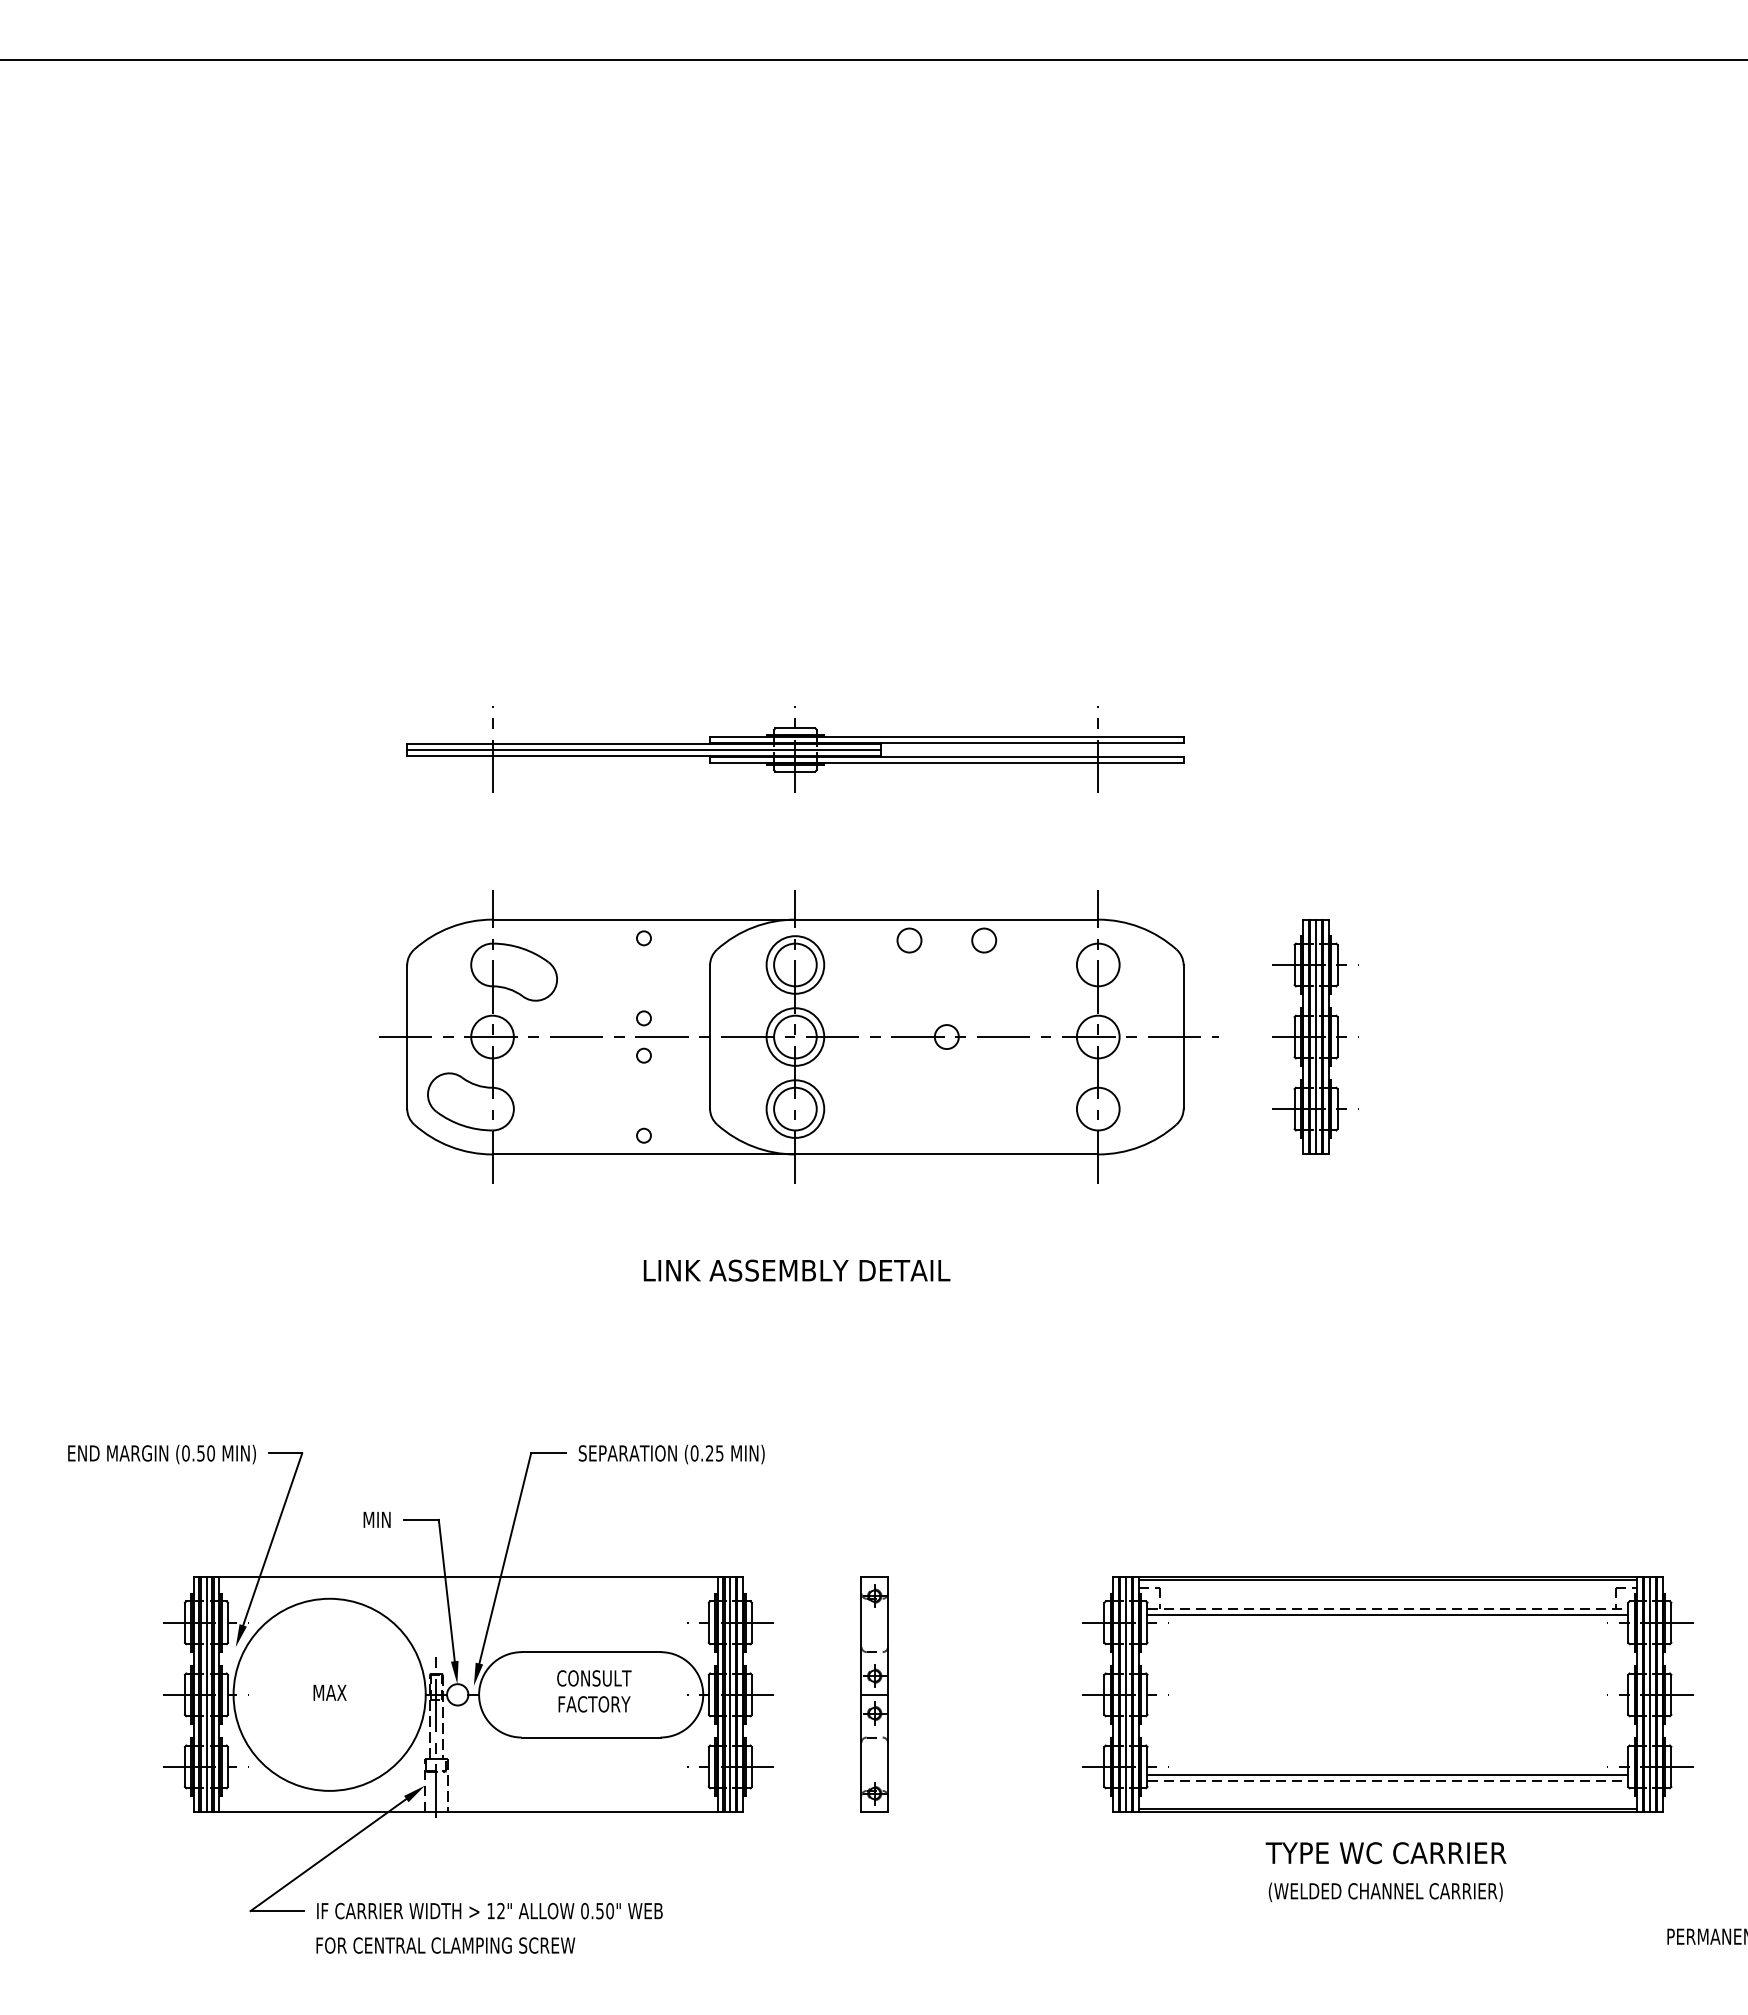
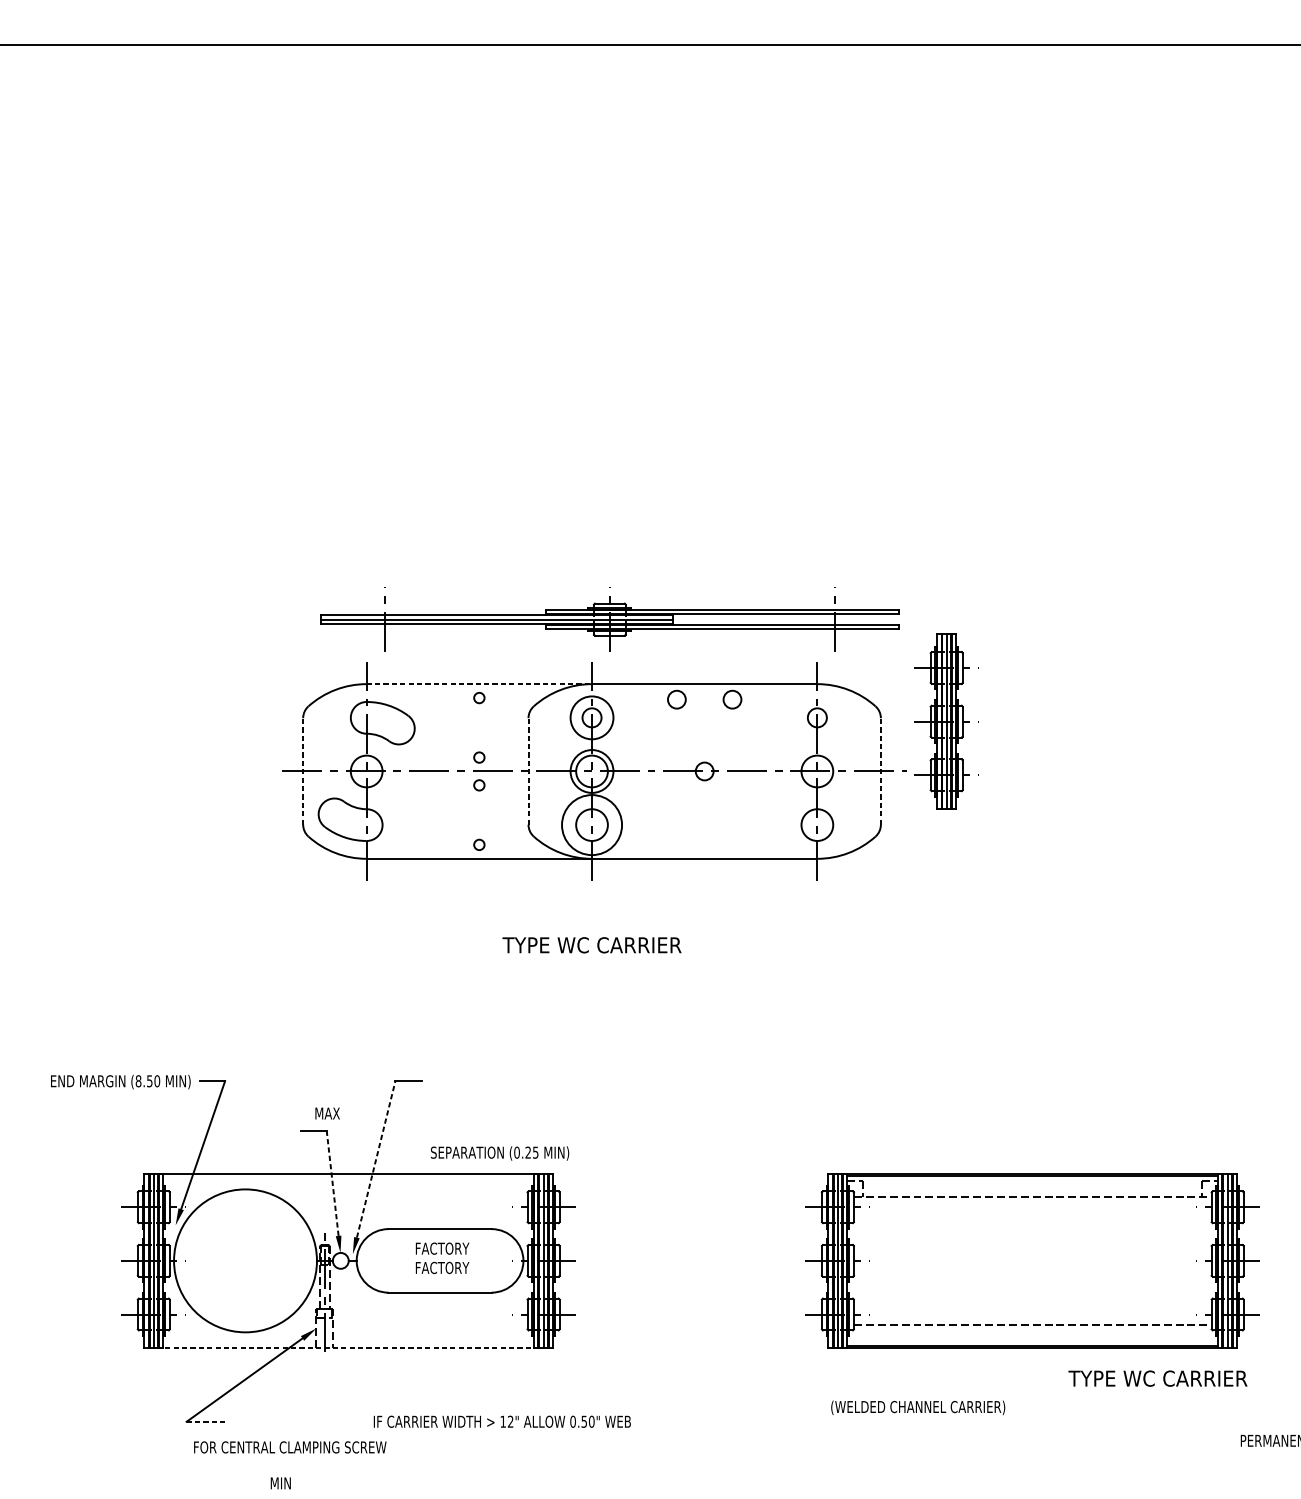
part: (795, 749) -> (609, 619), moved
line: (644, 919) -> (479, 684), solid -> dashed
circle: (795, 964) -> (592, 717), size x0.6
circle: (1097, 964) -> (816, 717), size x0.6
part: (1315, 1036) -> (946, 721), moved
line: (407, 1037) -> (303, 771), solid -> dashed
line: (710, 1037) -> (528, 771), solid -> dashed
line: (1183, 1037) -> (880, 771), solid -> dashed
circle: (795, 1108) -> (592, 824), size x1.4
text: (796, 1270) -> (592, 945), LINK ASSEMBLY DETAIL -> TYPE WC CARRIER
text: (185, 1453) -> (138, 1081), (0.50 -> (8.50
text: (671, 1454) -> (499, 1153), moved
text: (376, 1519) -> (280, 1483), moved
line: (505, 1558) -> (376, 1159), solid -> dashed
line: (446, 1590) -> (332, 1183), solid -> dashed
line: (1387, 1614) -> (1032, 1201), removed
text: (594, 1678) -> (442, 1248), CONSULT -> FACTORY
text: (329, 1692) -> (327, 1113), moved
part: (874, 1694) -> (650, 1260), removed
line: (1387, 1774) -> (1032, 1320), removed
line: (467, 1812) -> (348, 1348), solid -> dashed
text: (1385, 1853) -> (1157, 1378), moved
text: (1385, 1892) -> (917, 1407), moved
text: (489, 1910) -> (502, 1421), moved
line: (277, 1911) -> (206, 1422), solid -> dashed
text: (445, 1945) -> (290, 1447), moved

